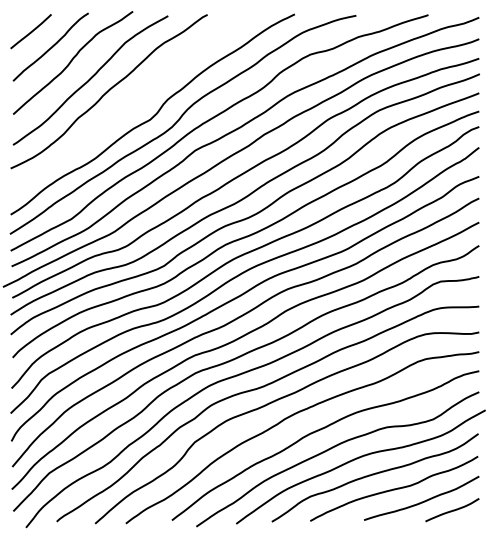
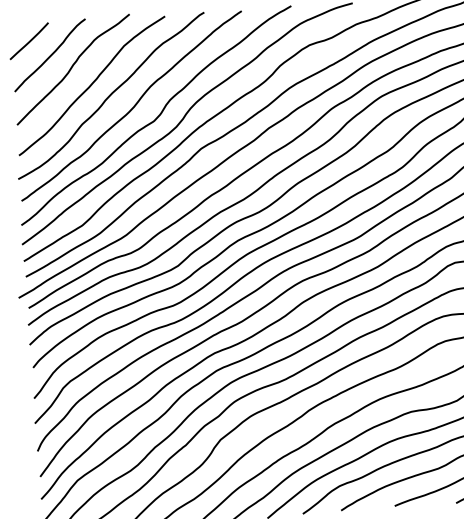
curve: (129, 104) -> (132, 107), added

